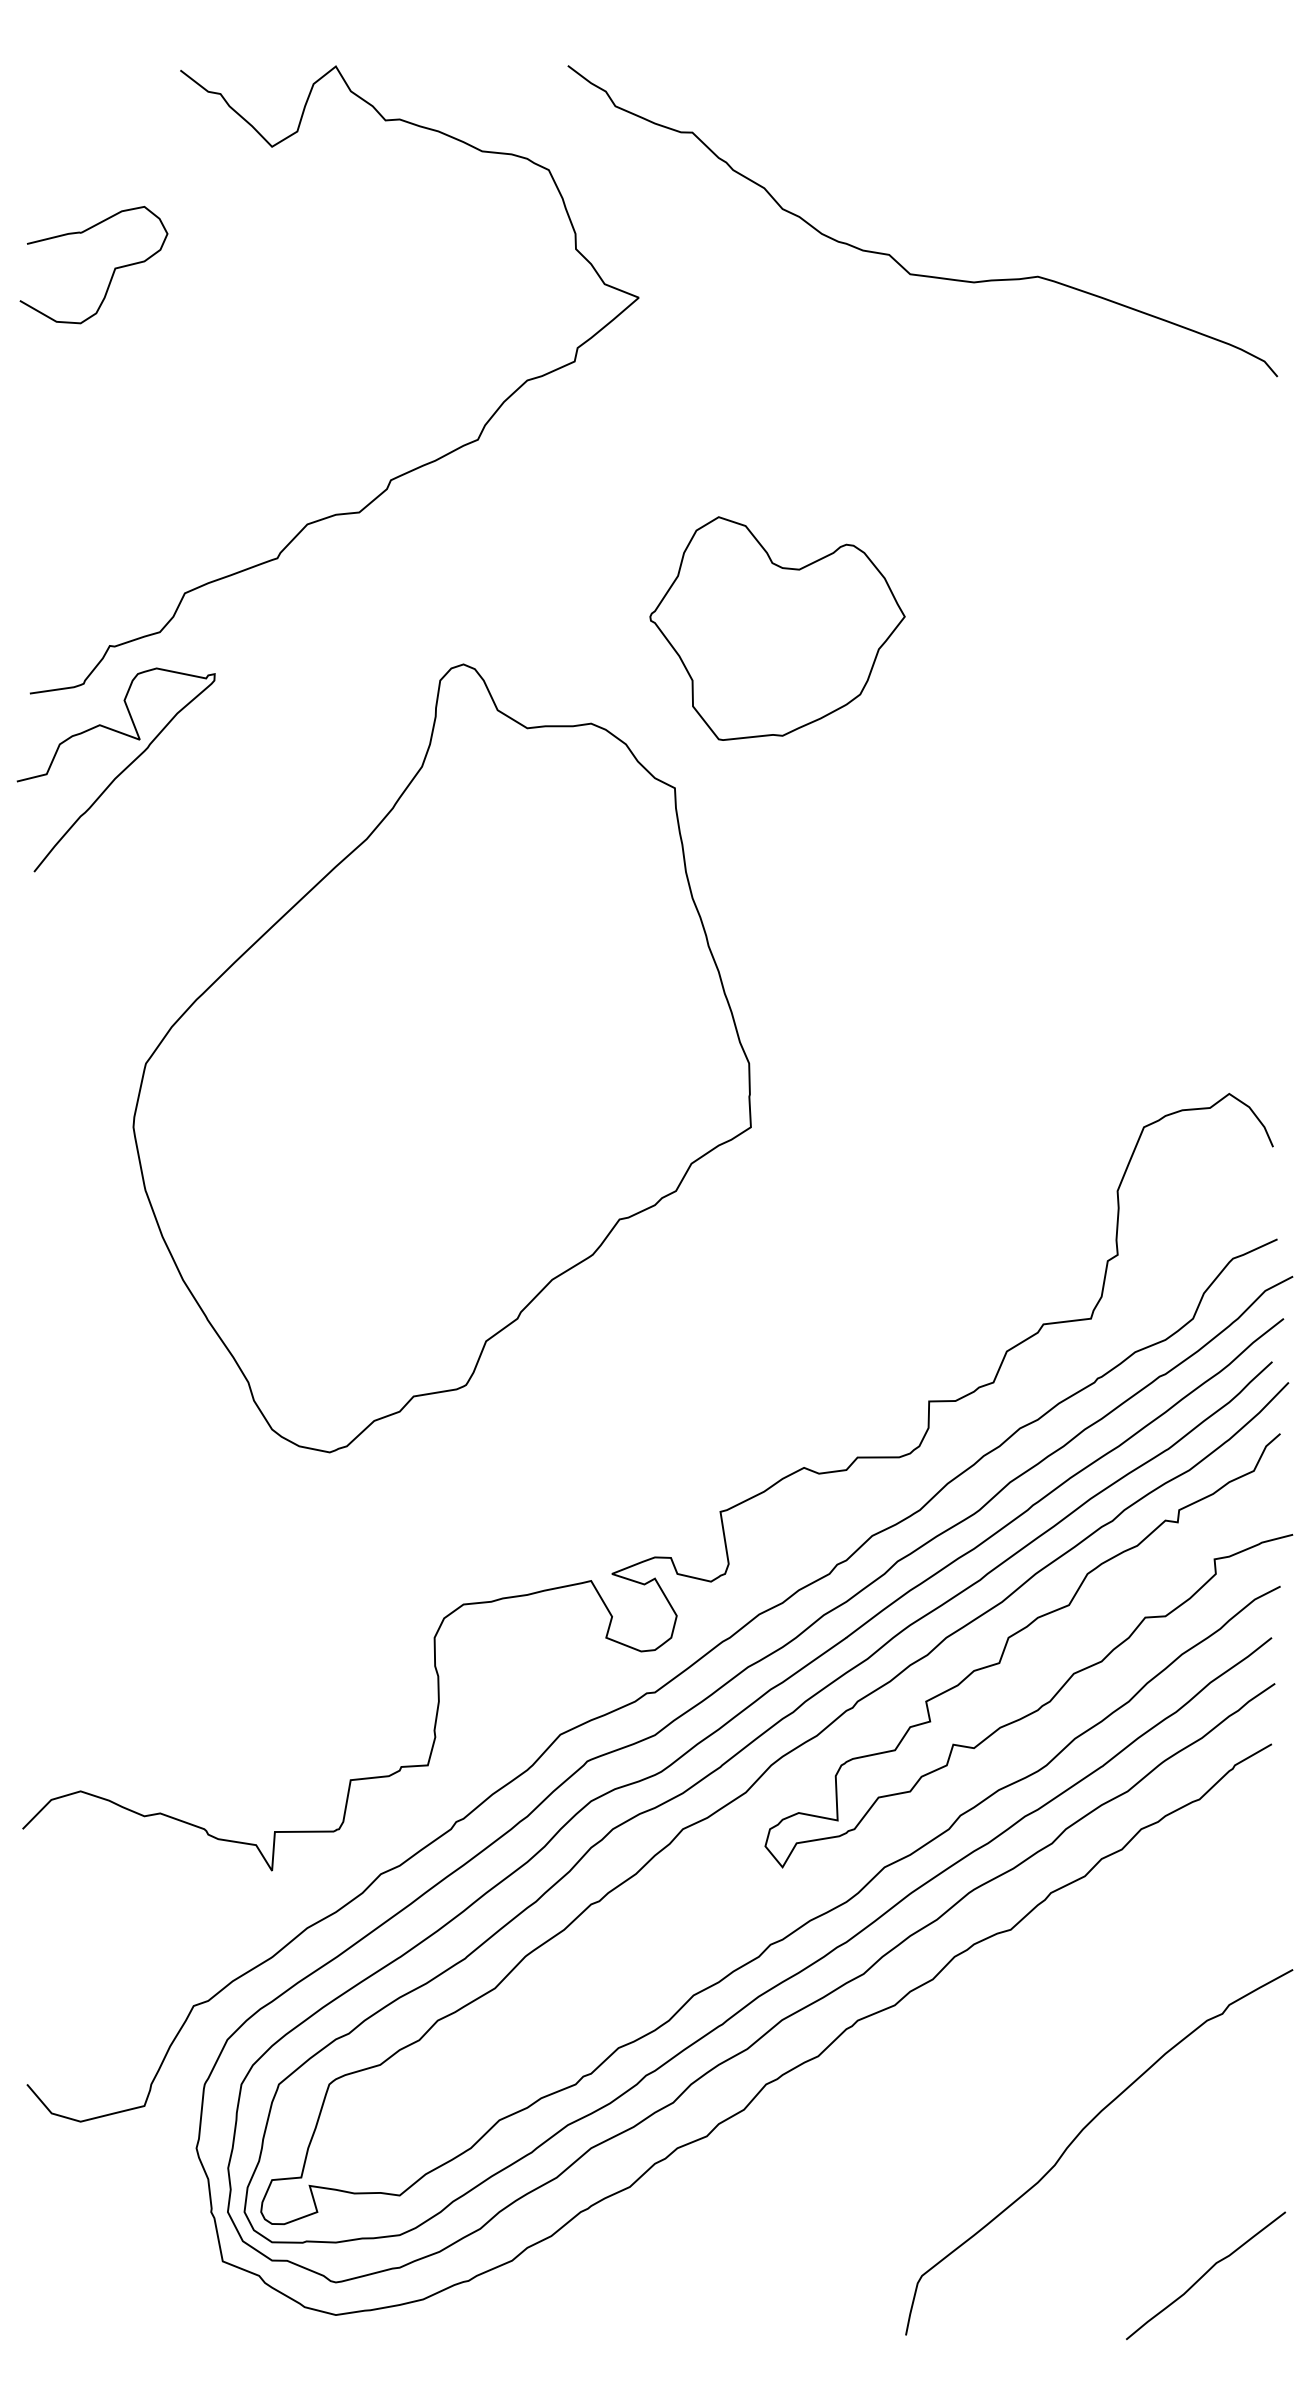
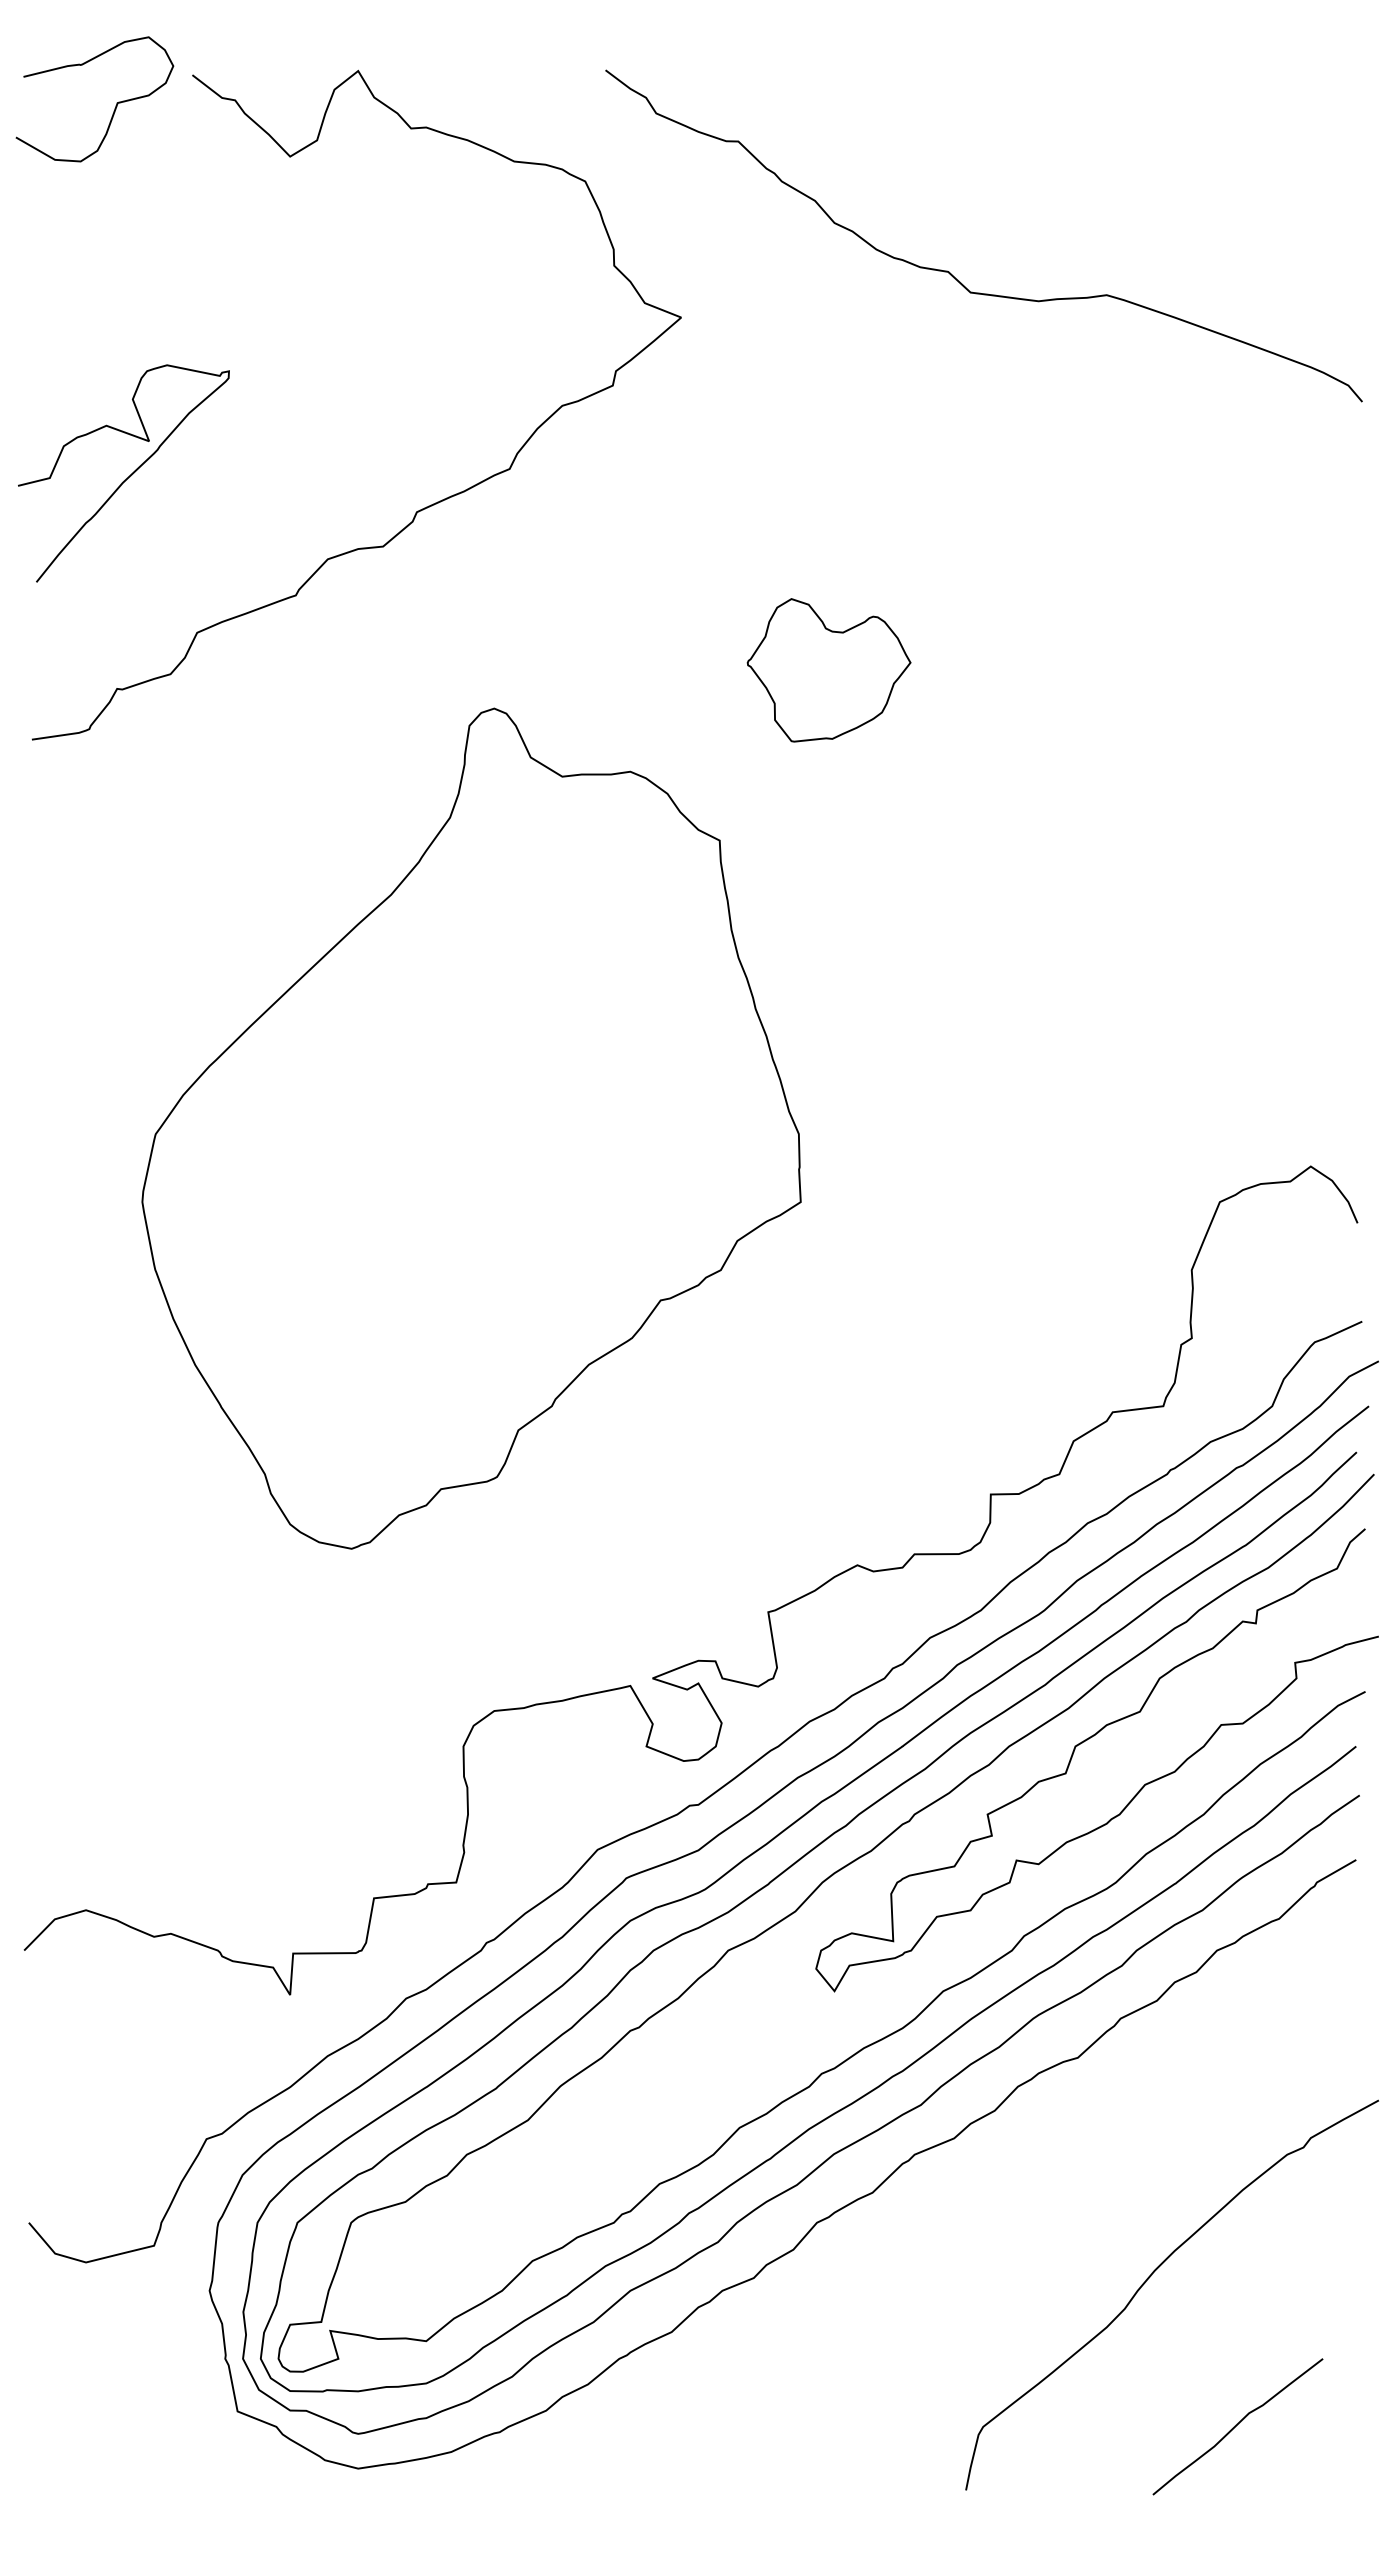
curve: (112, 272) -> (114, 107), moved
part: (777, 628) -> (829, 670), size x0.6
curve: (119, 773) -> (127, 477), moved
curve: (1205, 2274) -> (1237, 2425), moved

